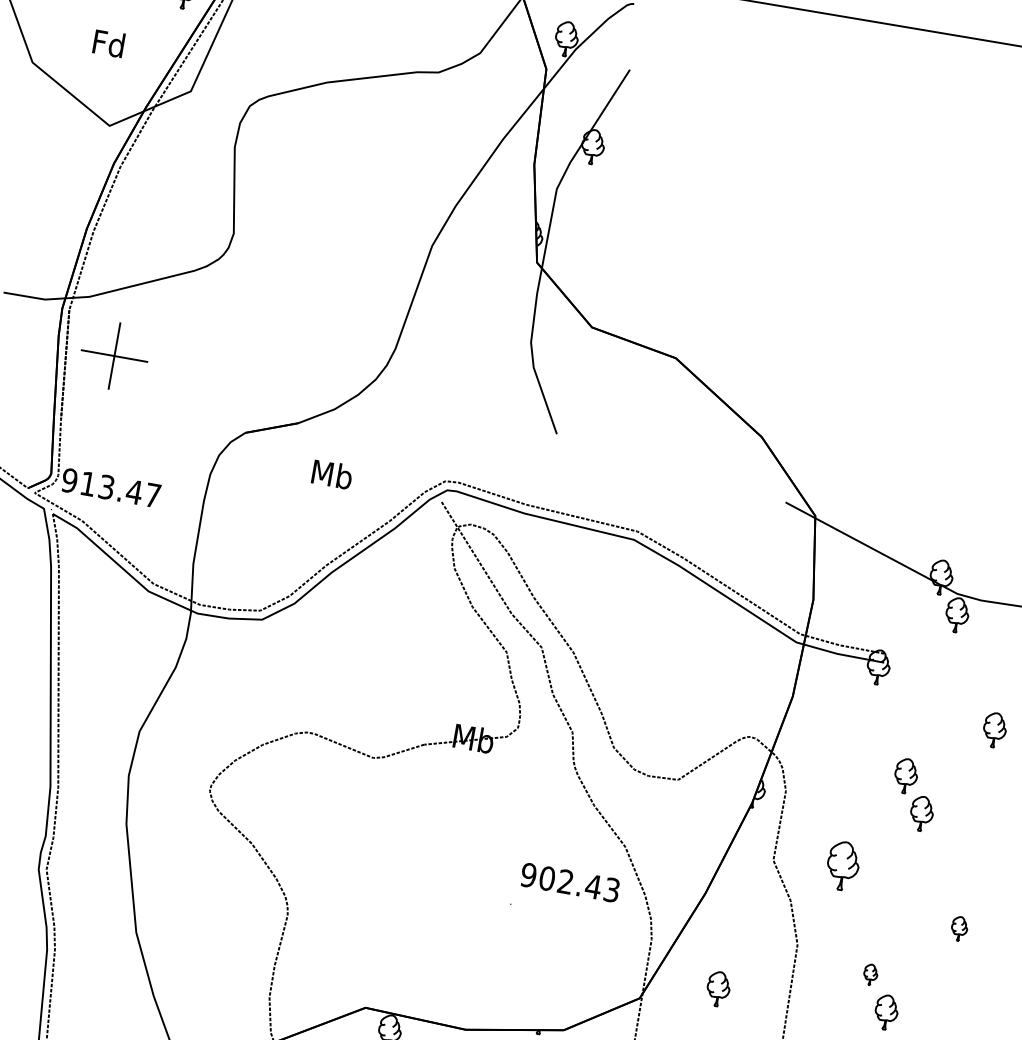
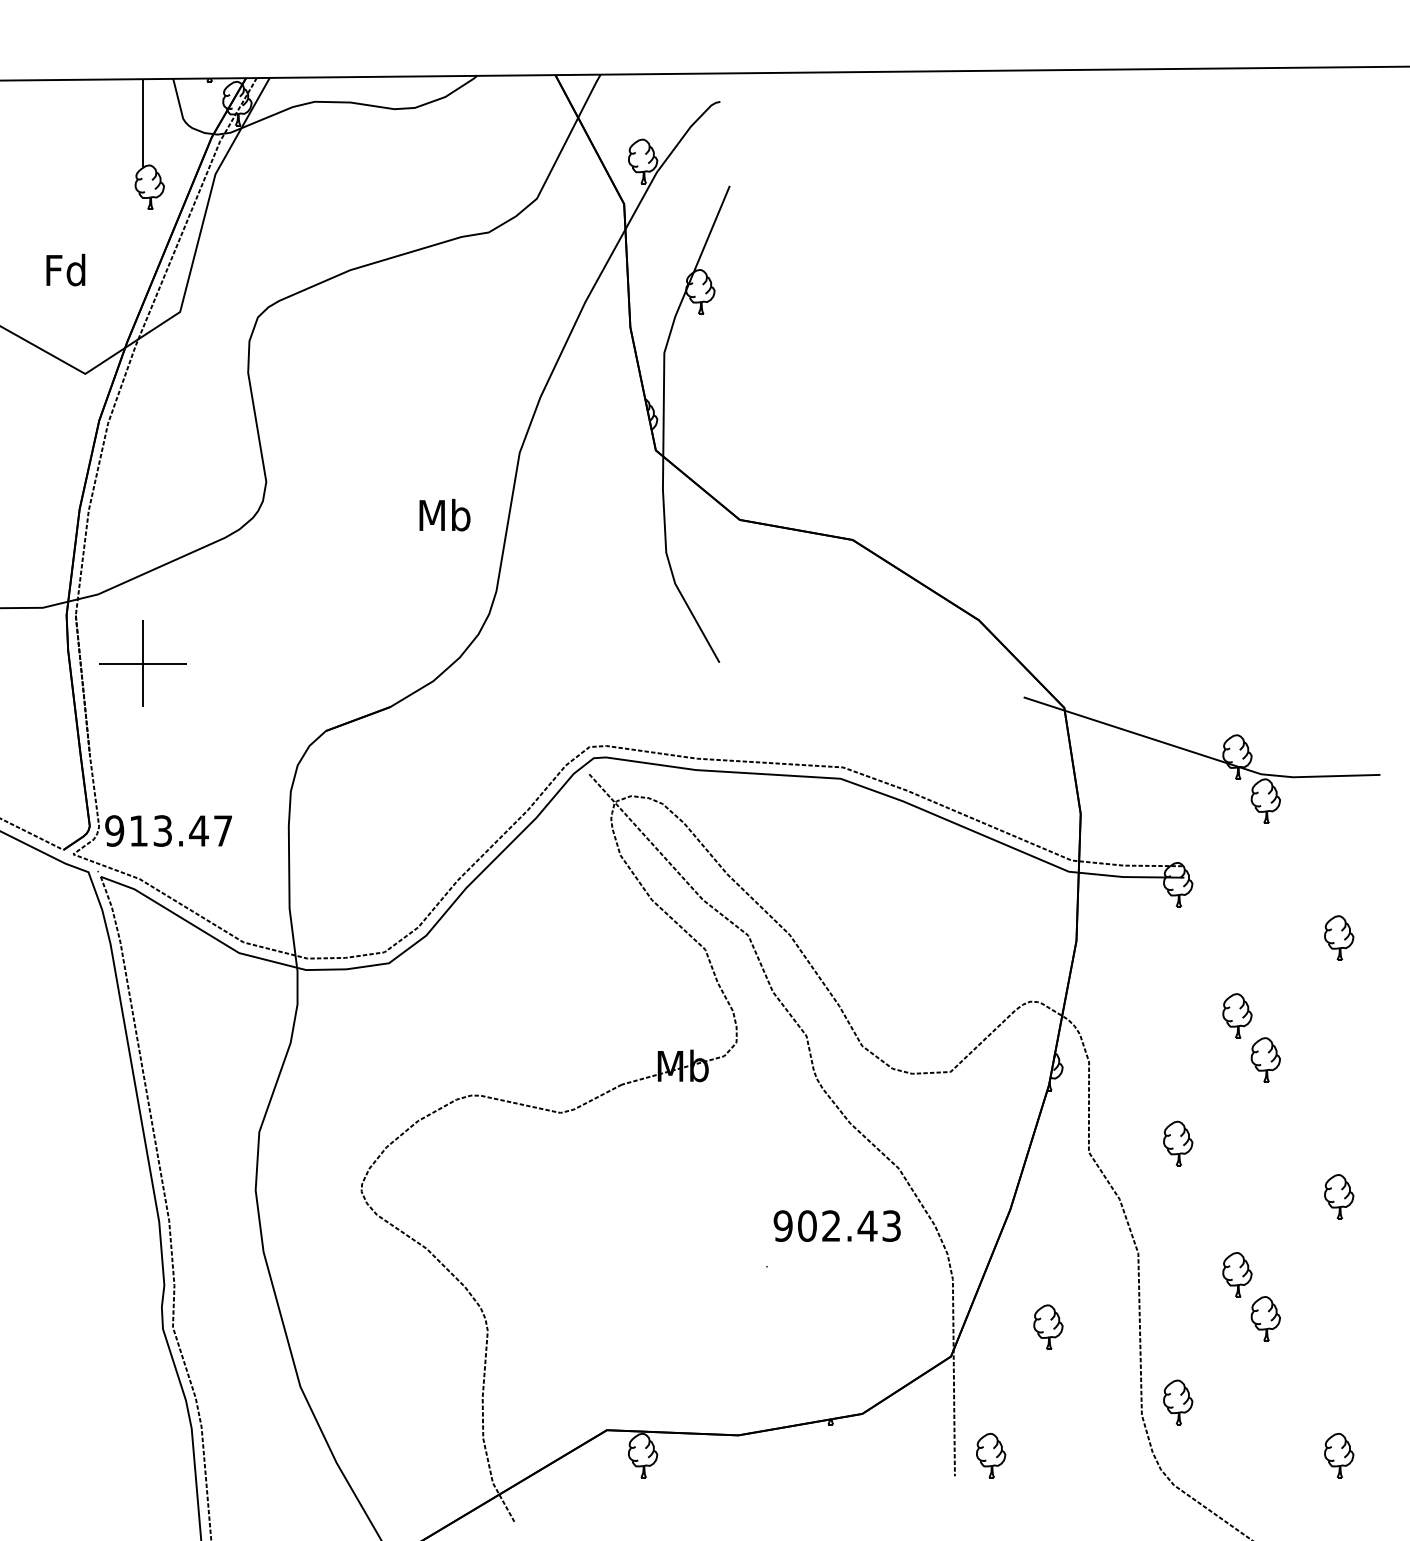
text: (331, 474) -> (444, 515), moved
part: (843, 865) -> (1178, 1143), size x0.71
part: (959, 928) -> (1339, 1196), size x1.43
part: (870, 974) -> (1237, 1274), size x1.67

